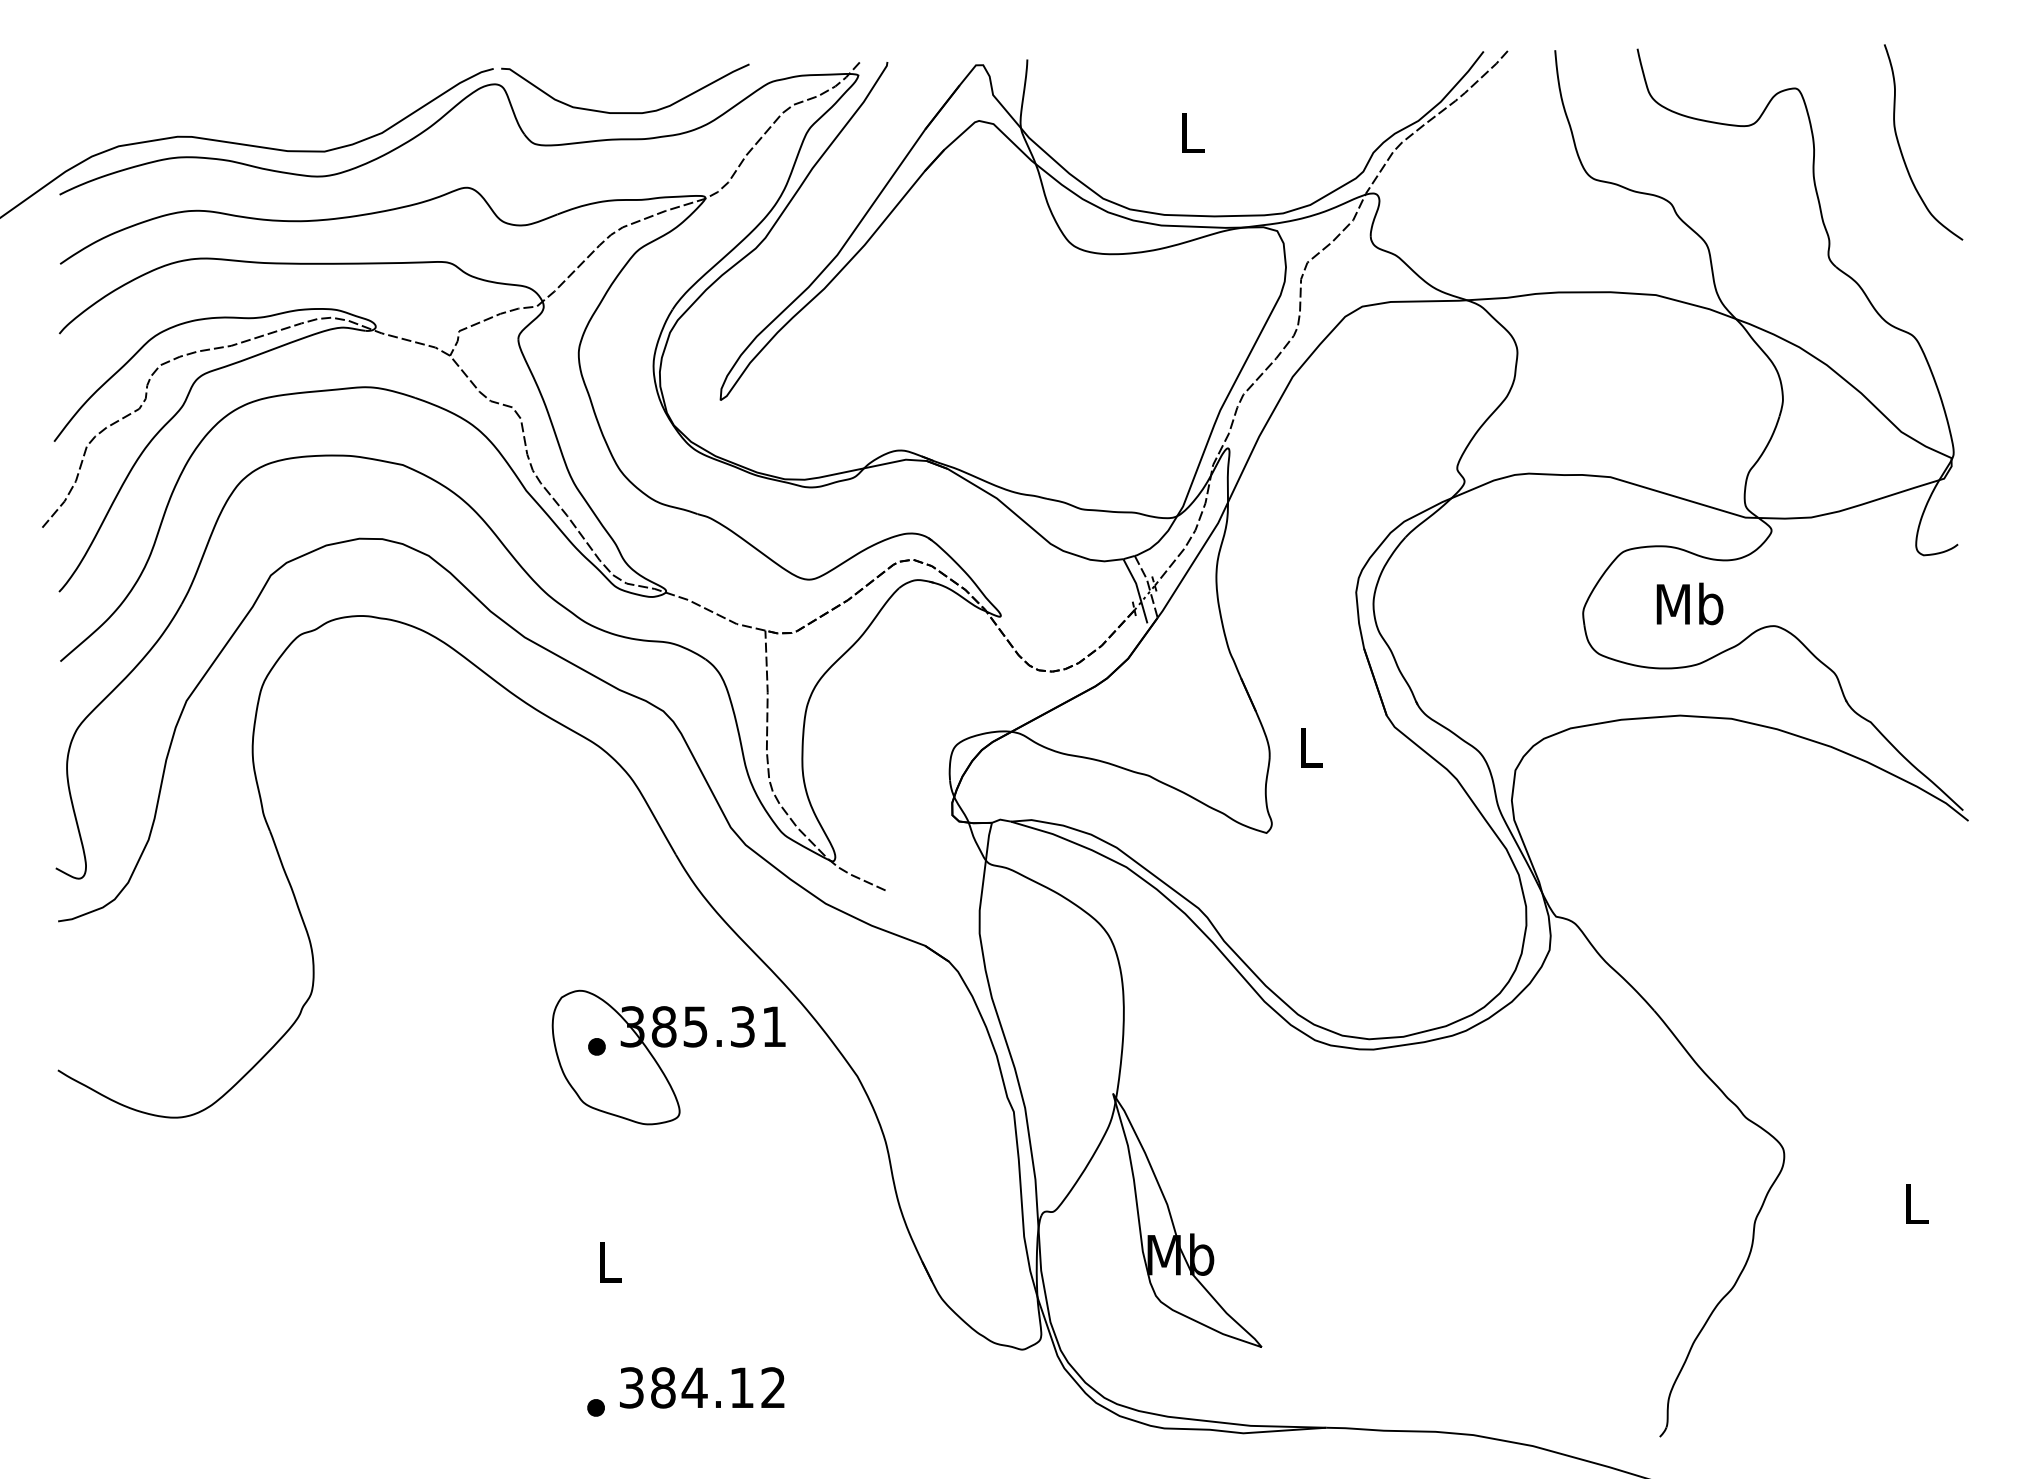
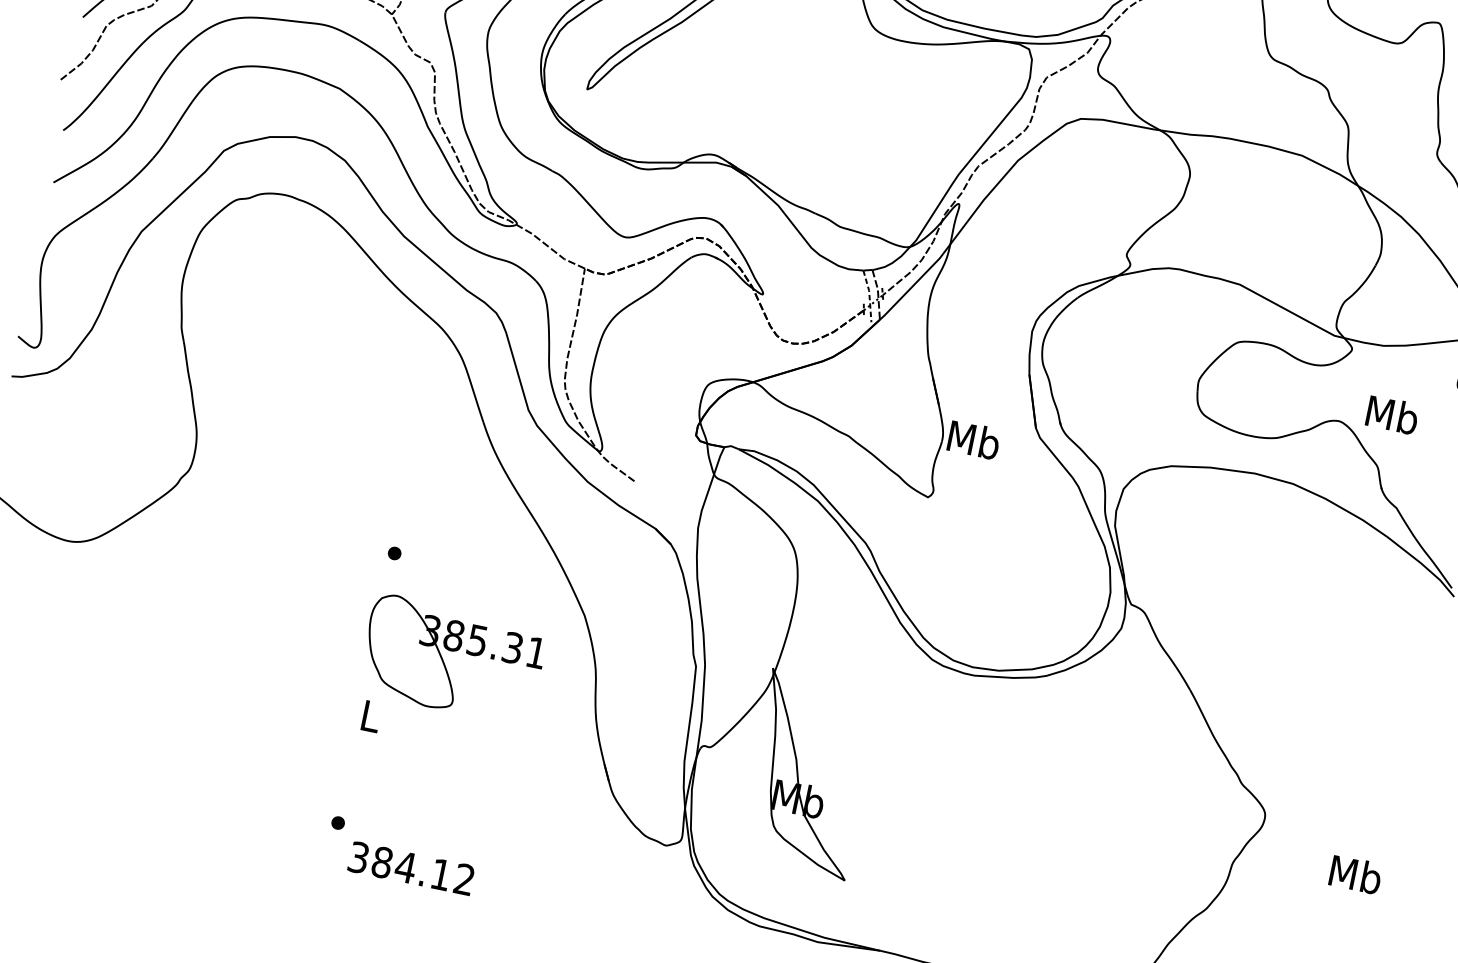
line: (1138, 590) -> (869, 296), solid -> dashed
text: (1689, 603) -> (1392, 414), moved
text: (1310, 747) -> (974, 440), L -> Mb
part: (667, 1047) -> (453, 651), moved
text: (1916, 1203) -> (1356, 874), L -> Mb
text: (702, 1387) -> (411, 868), moved

